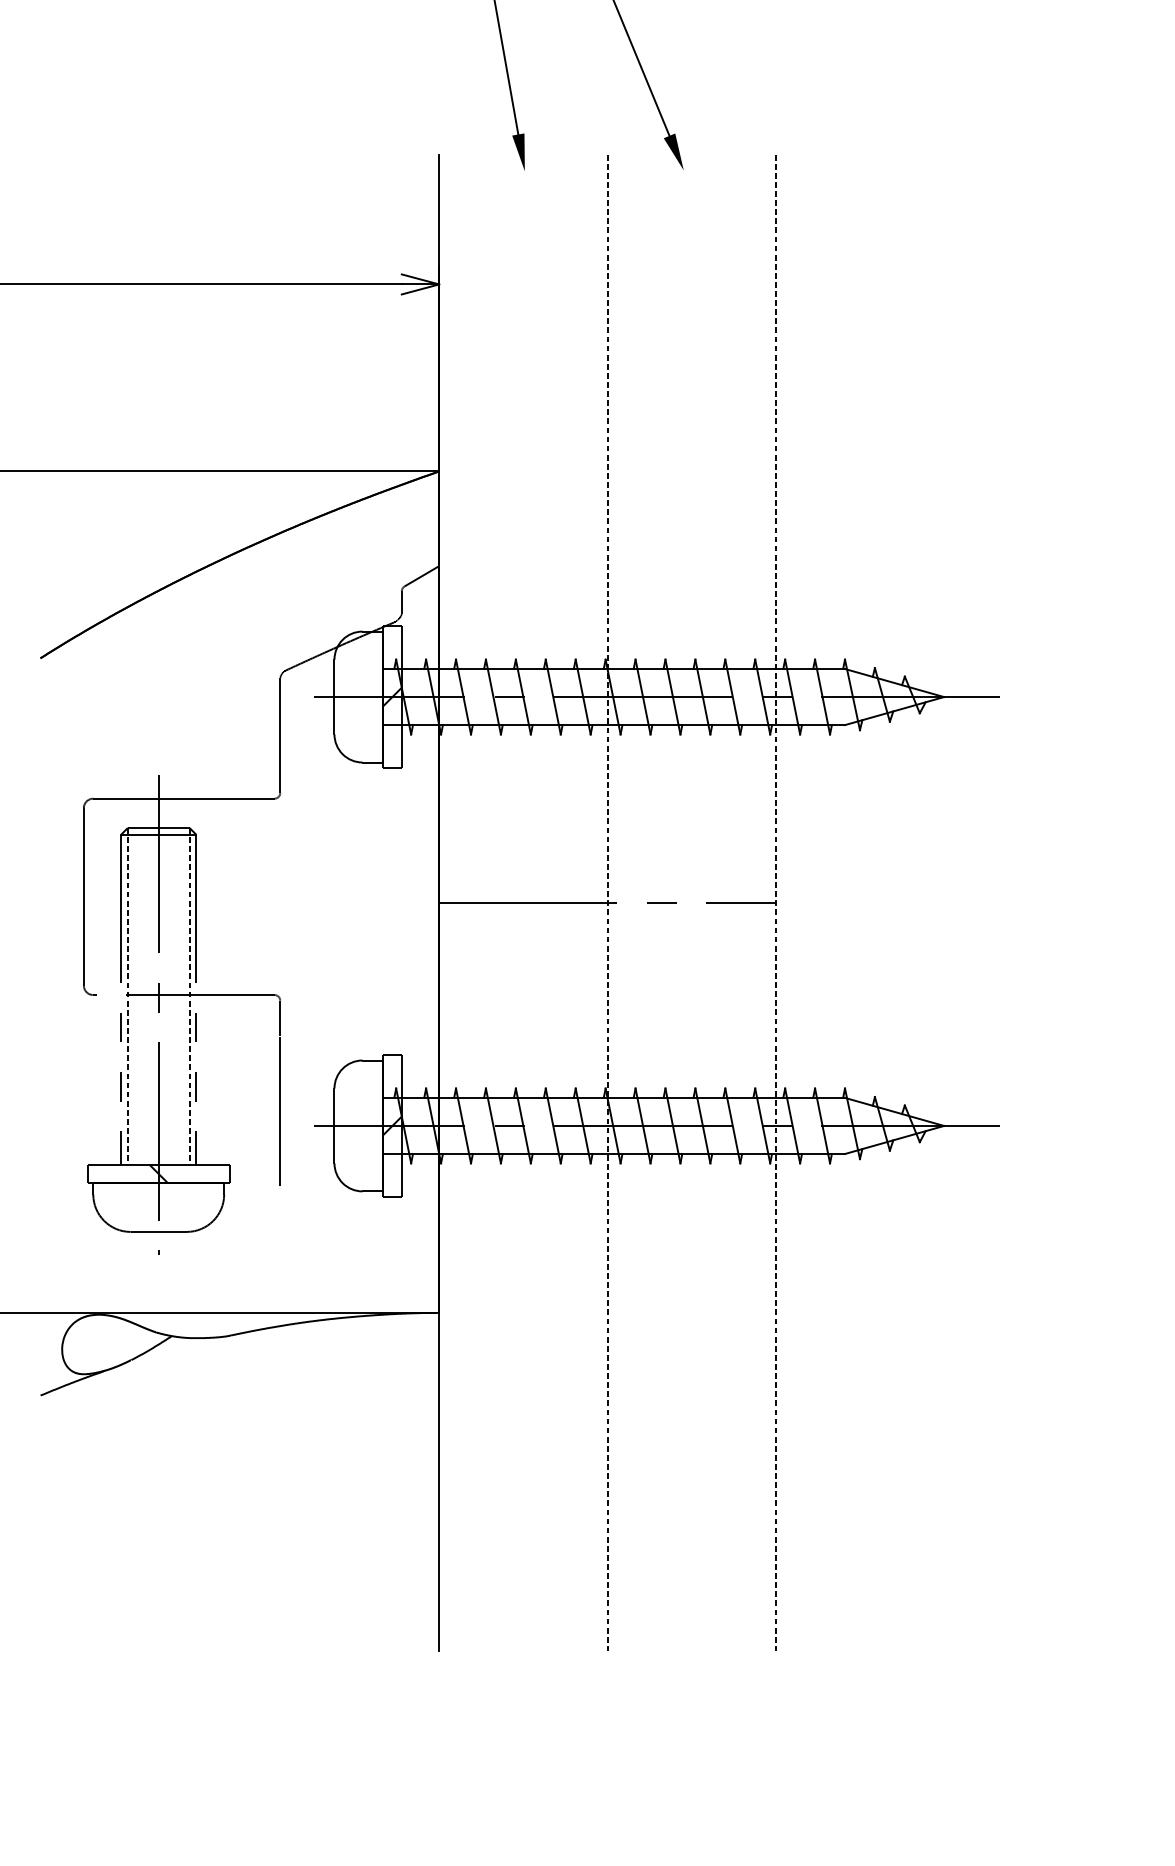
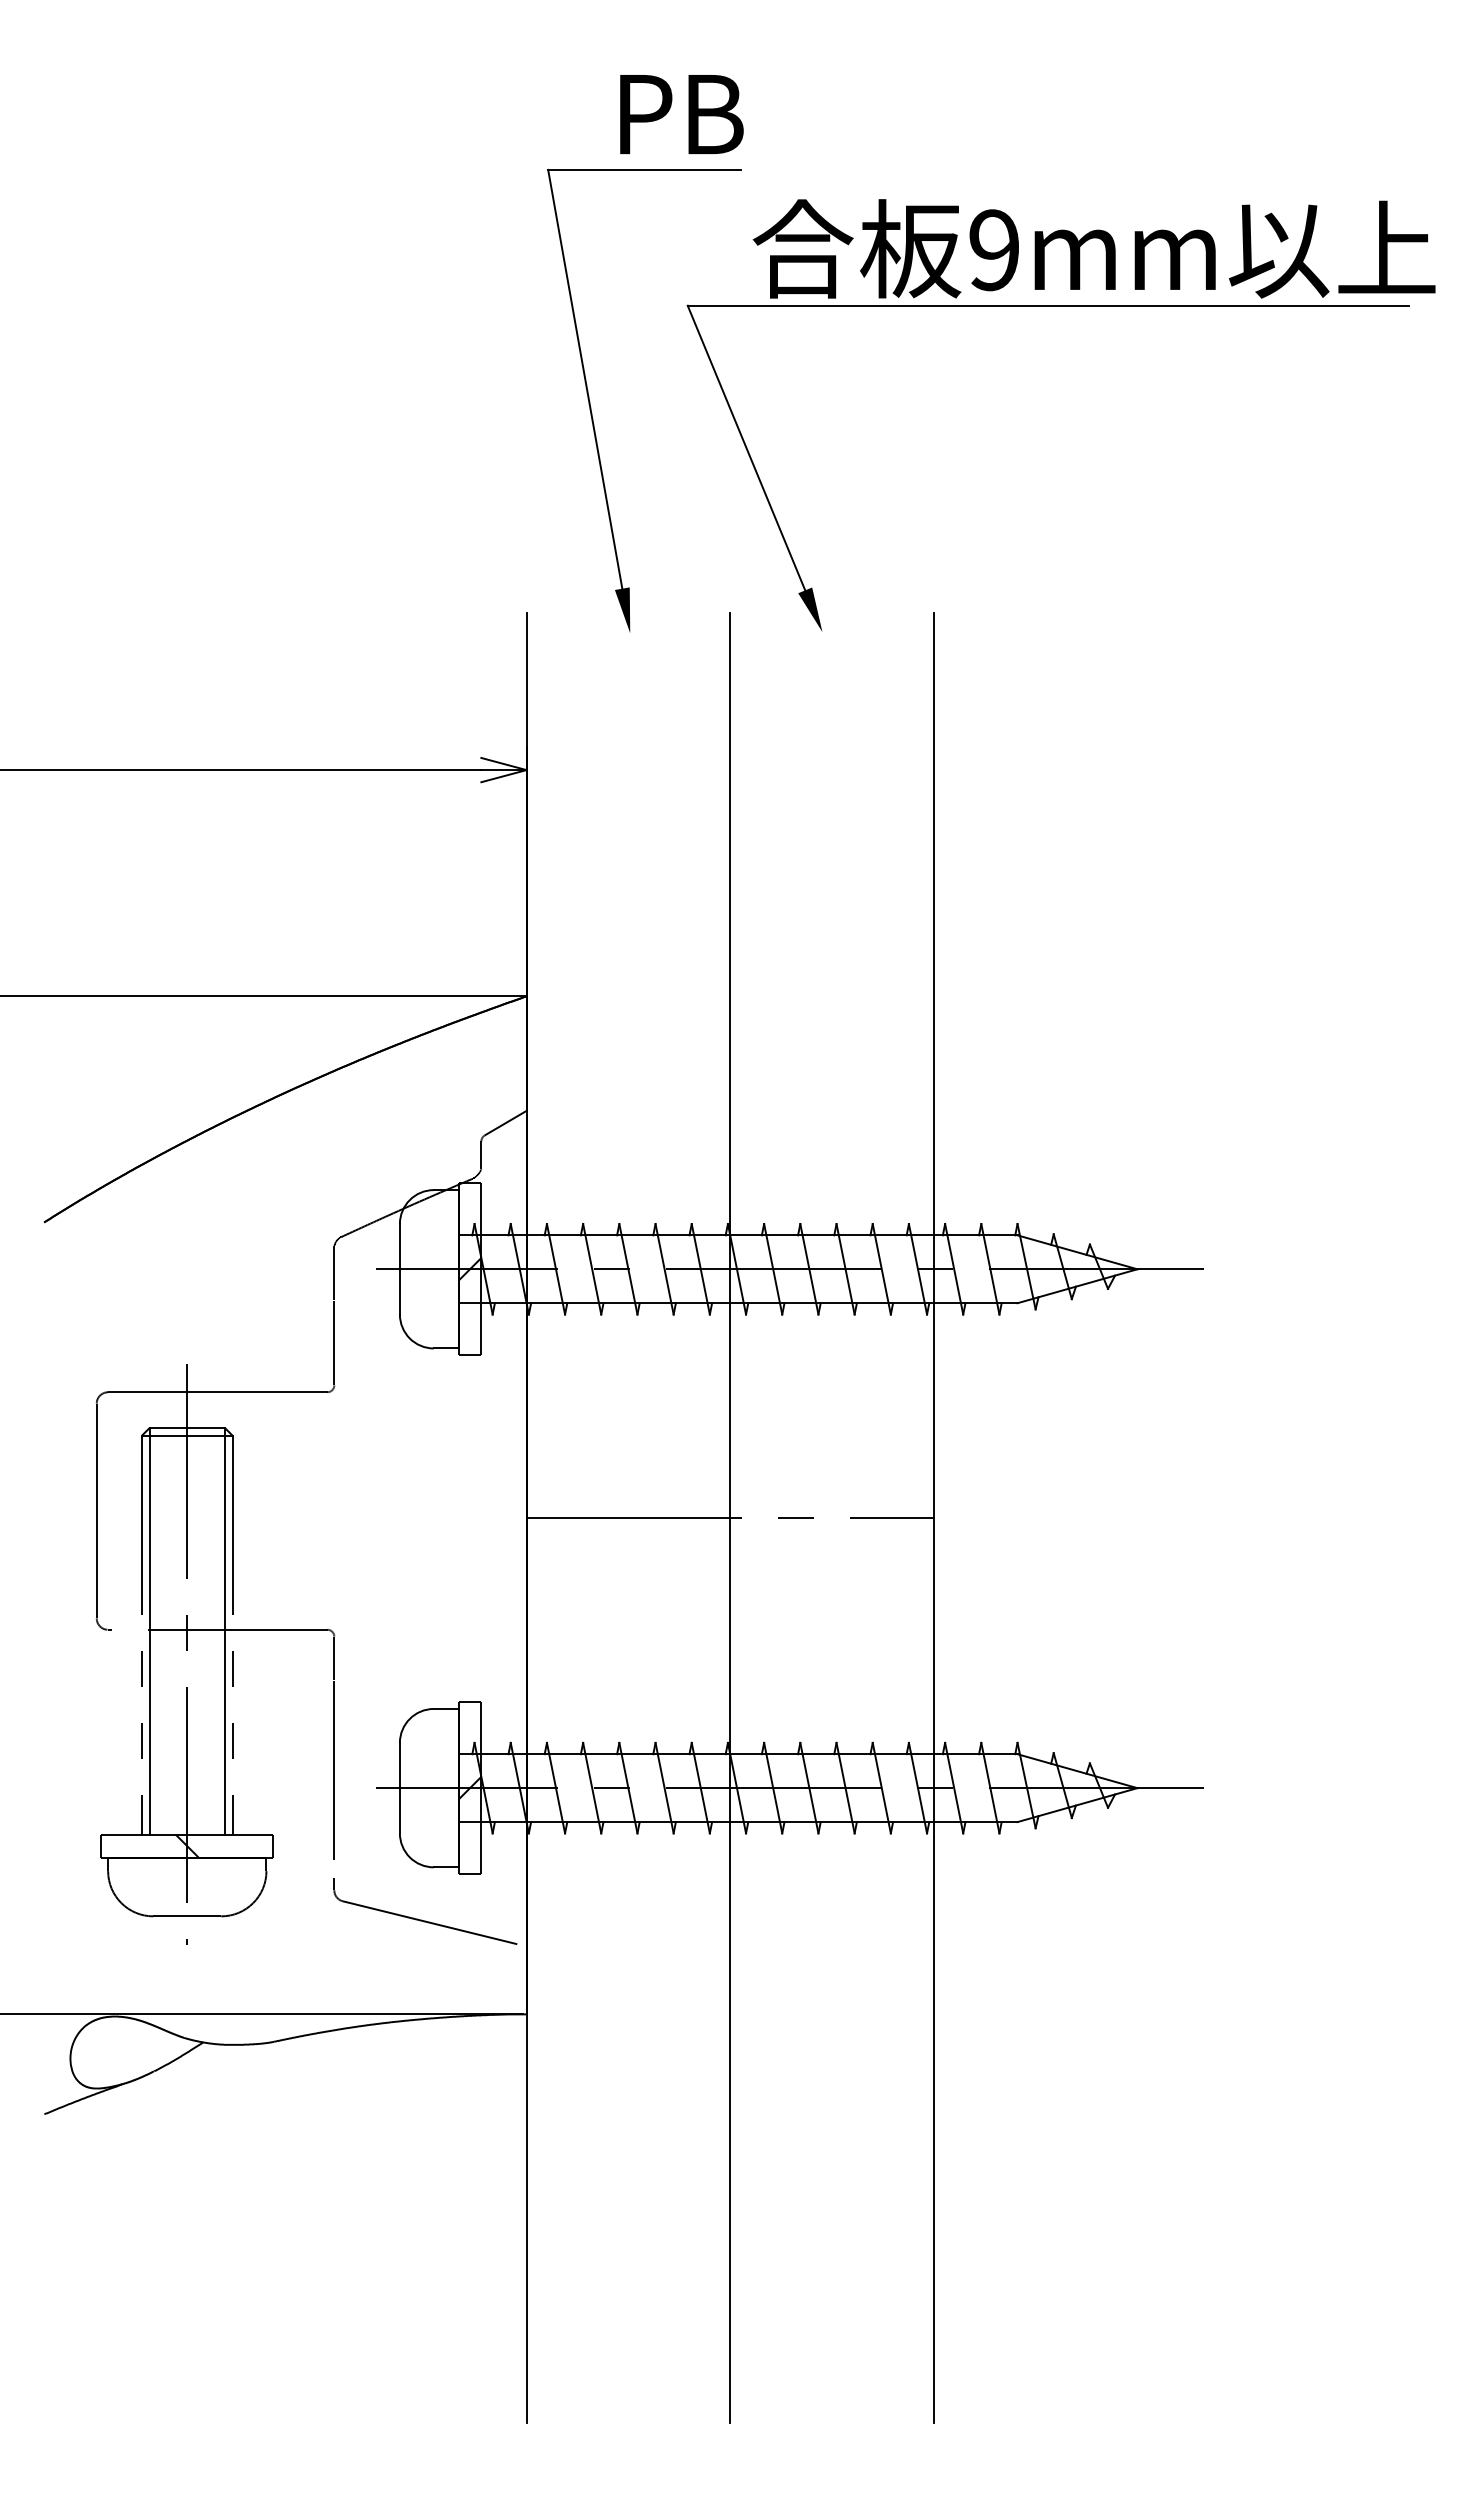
line: (607, 903) -> (730, 1518), dashed -> solid
line: (775, 903) -> (933, 1518), dashed -> solid
line: (127, 996) -> (149, 1631), dashed -> solid
line: (189, 996) -> (224, 1631), dashed -> solid
part: (352, 1234) -> (421, 1919), added

